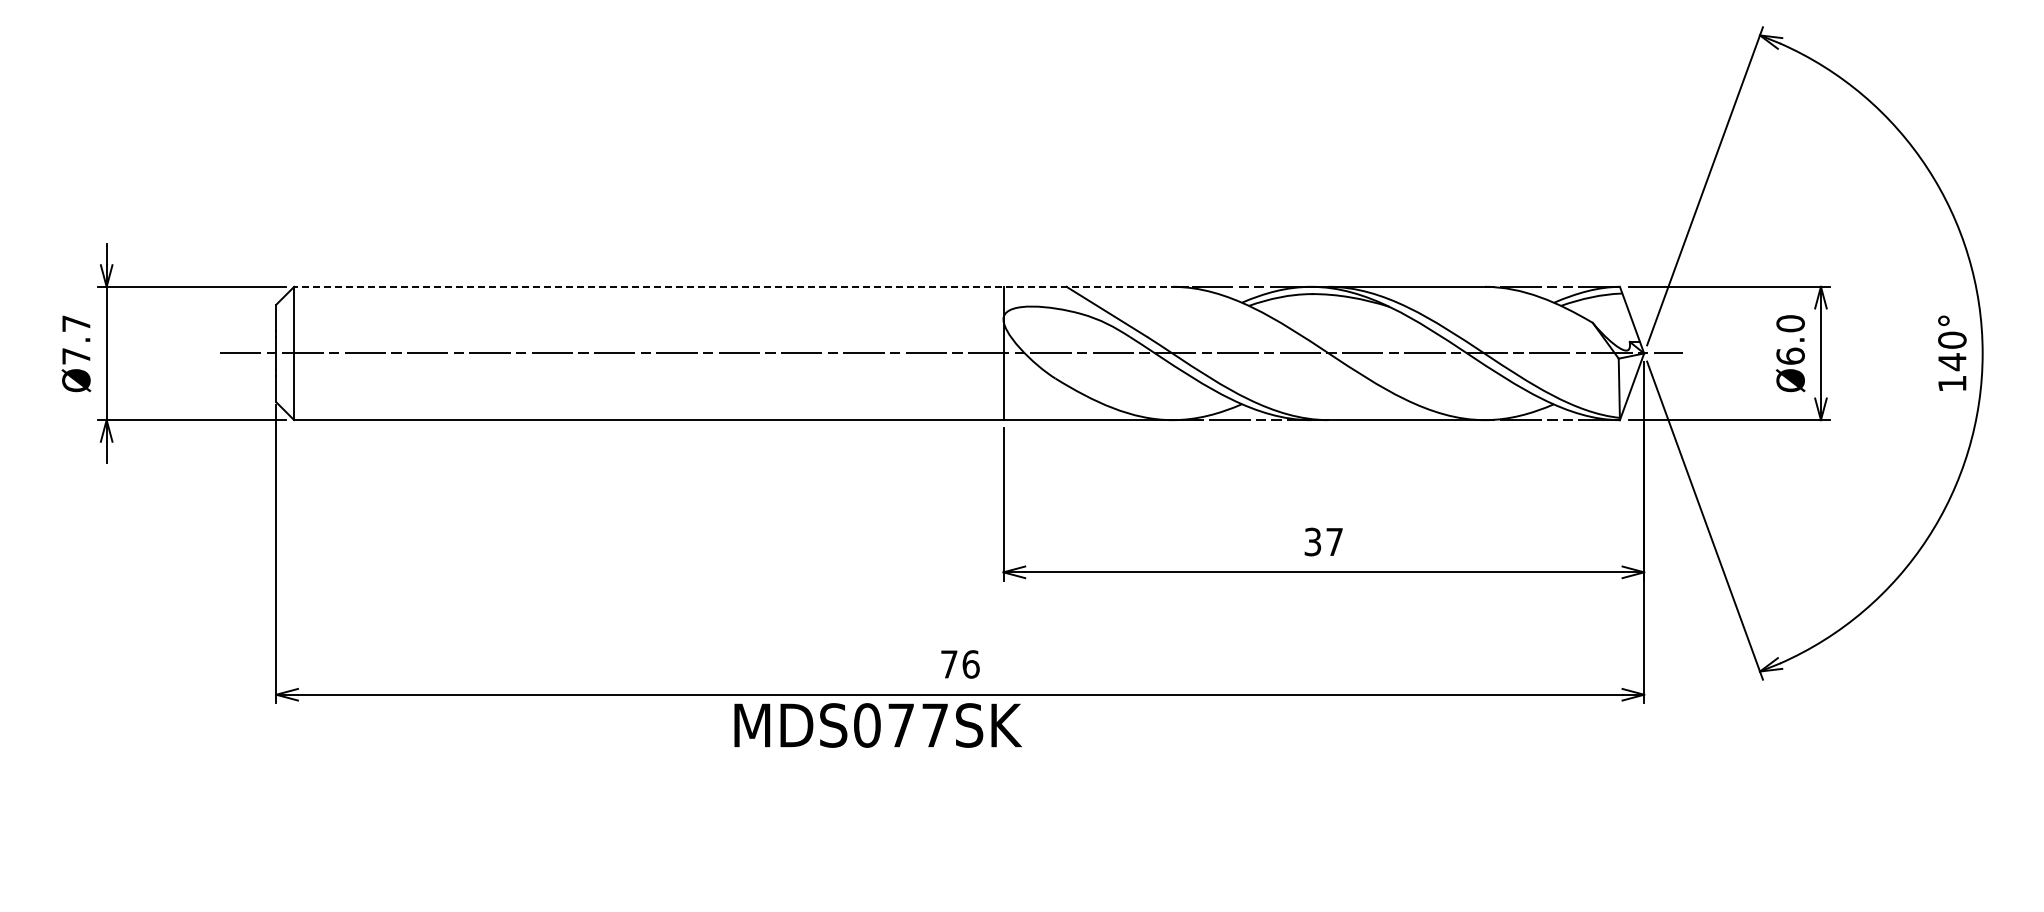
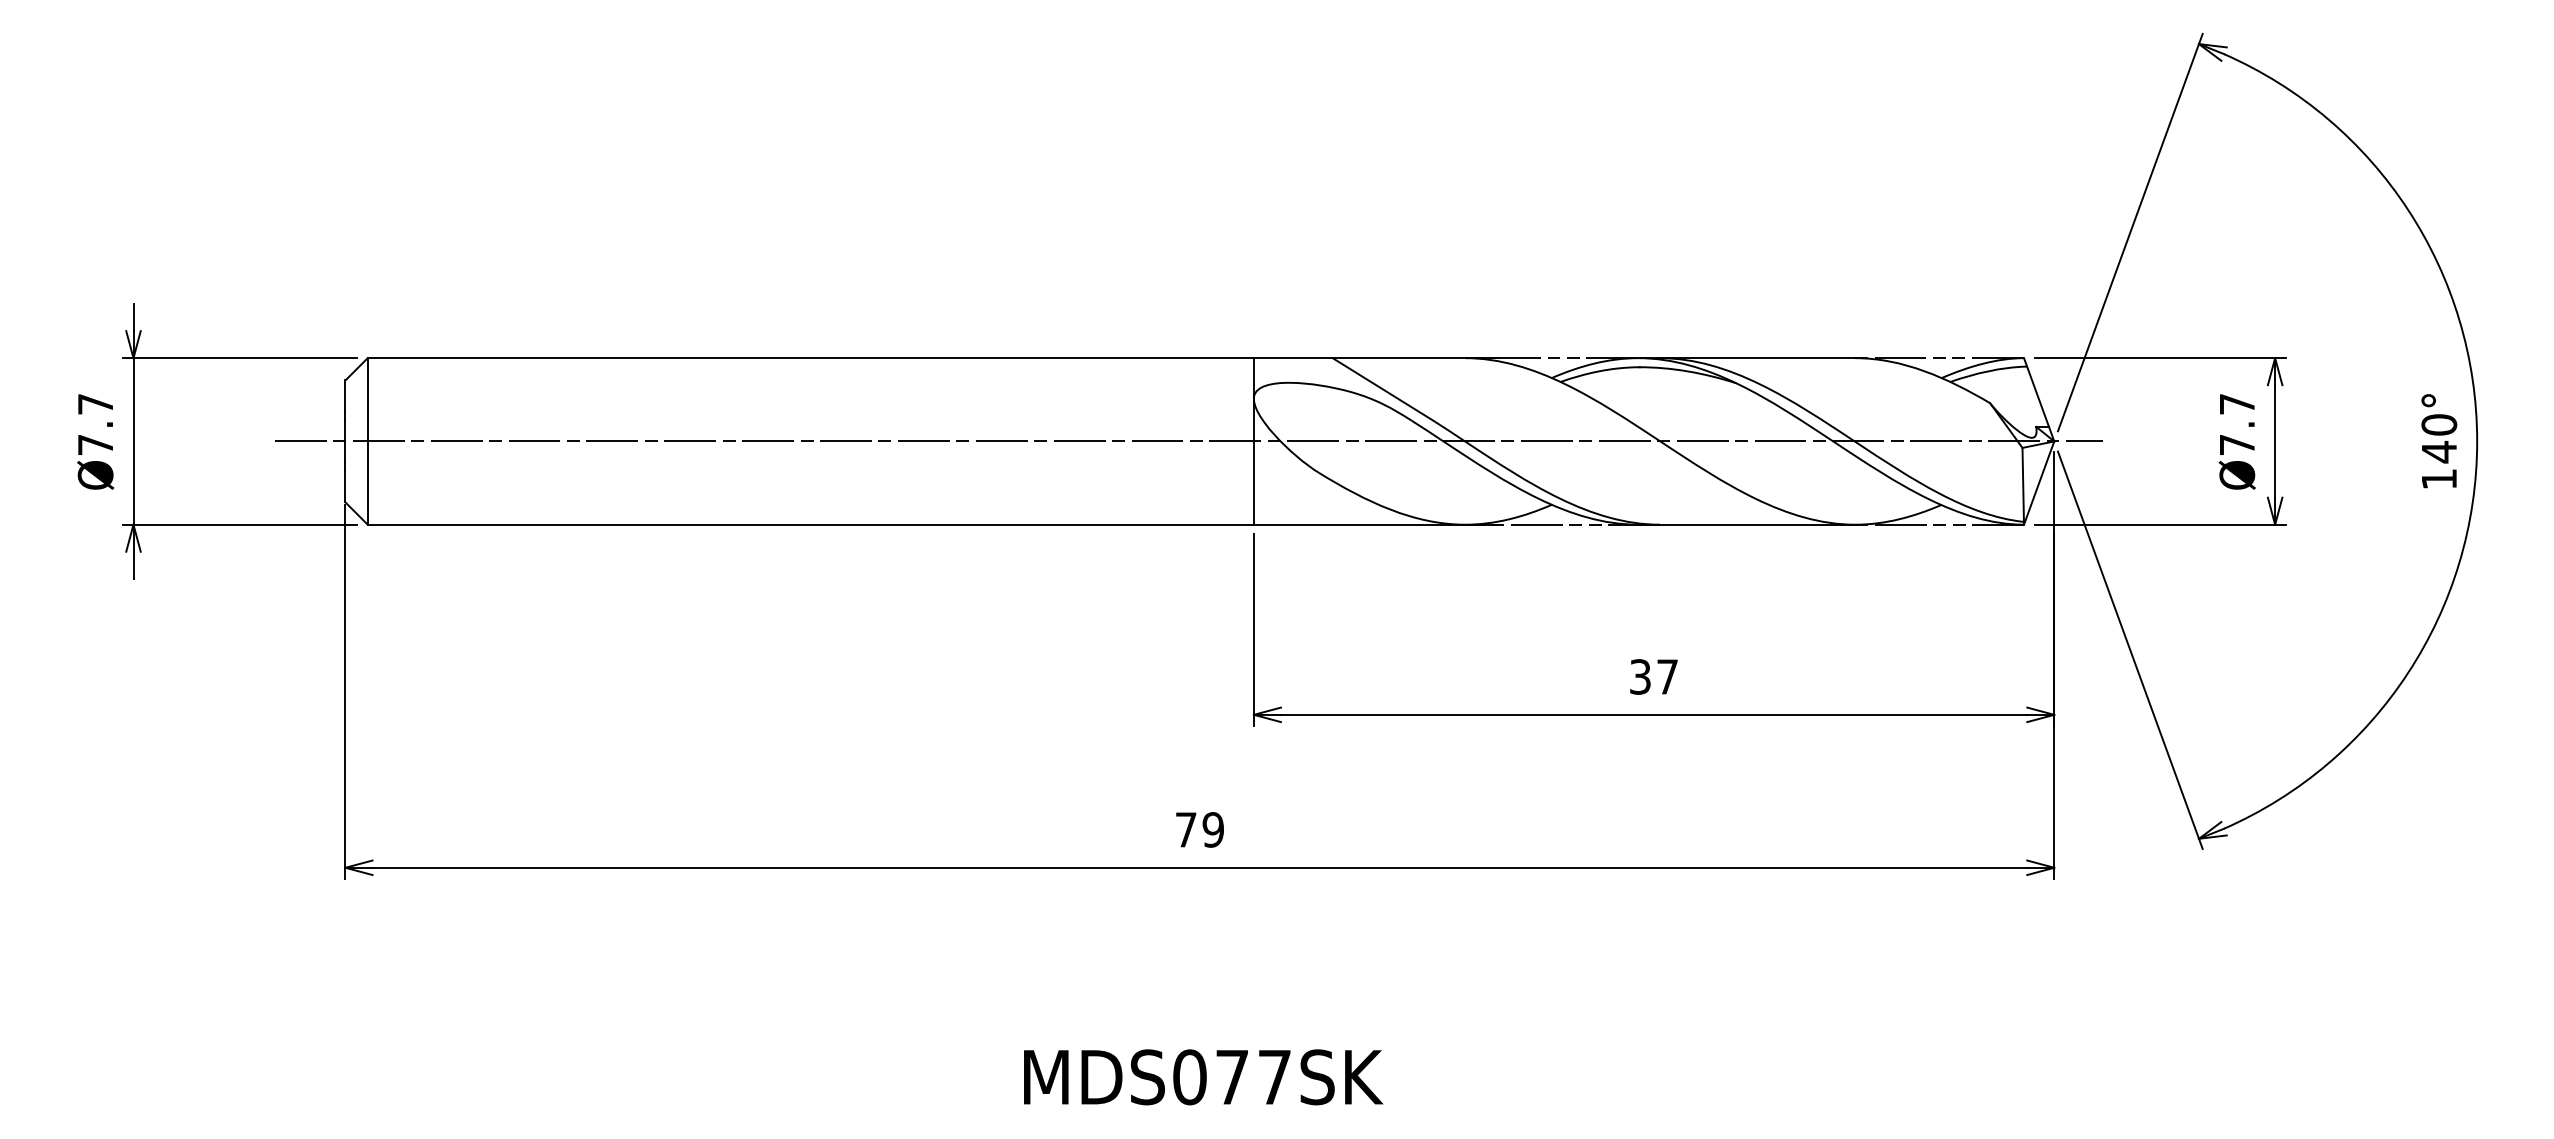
line: (746, 286) -> (932, 357), dashed -> solid
text: (1790, 339) -> (2237, 423), Ø6.0 -> Ø7.7
text: (970, 664) -> (1212, 829), 76 -> 79
text: (877, 725) -> (1202, 1077), moved

